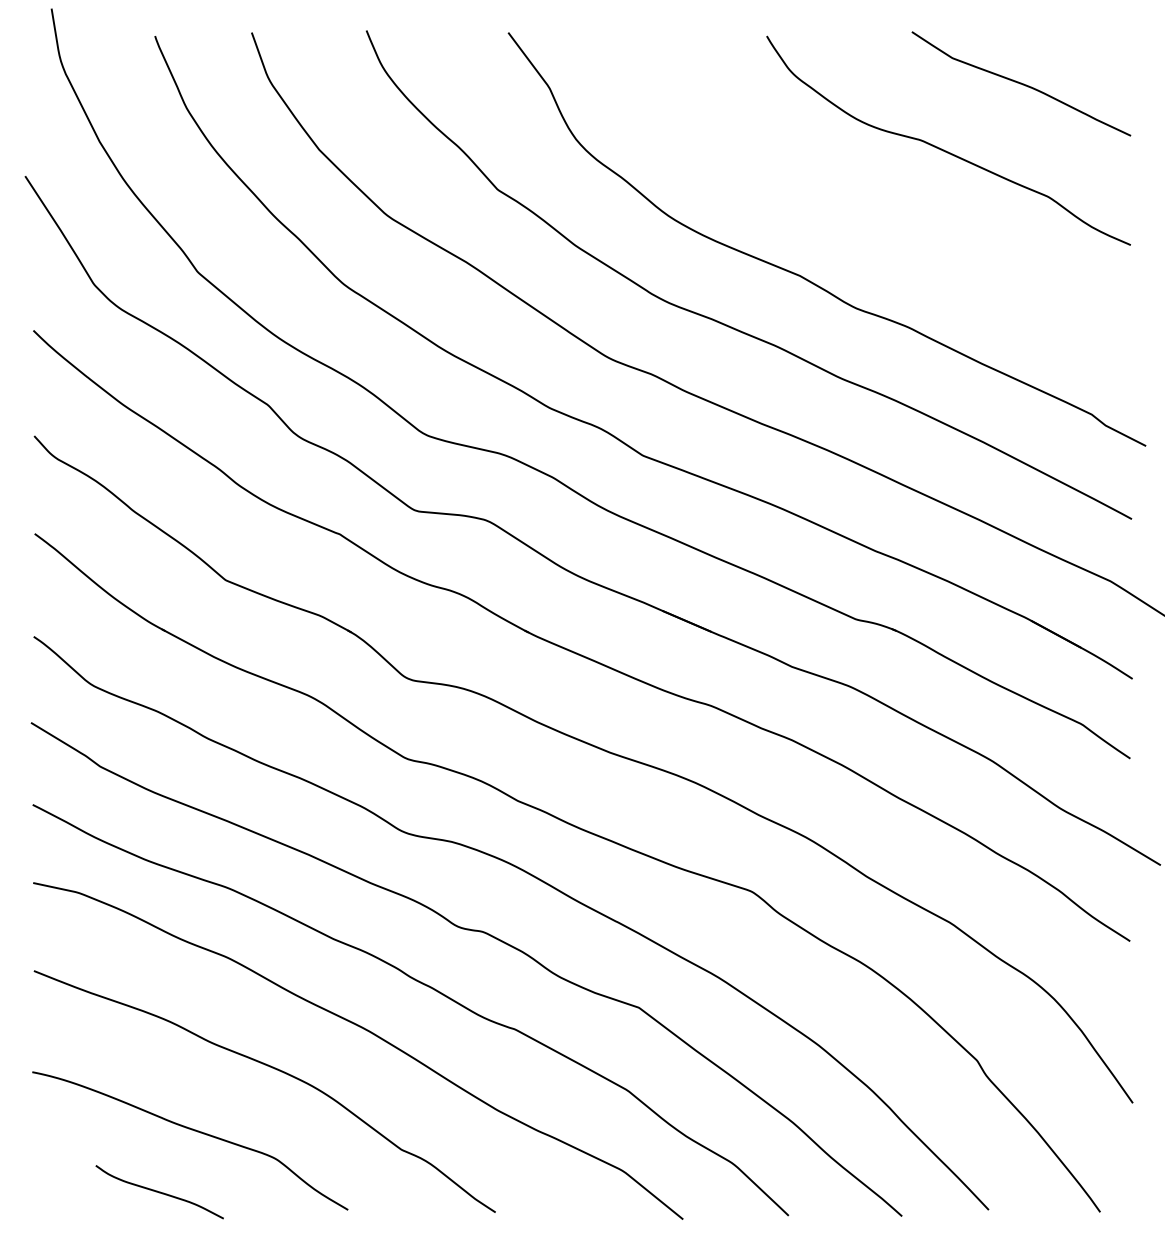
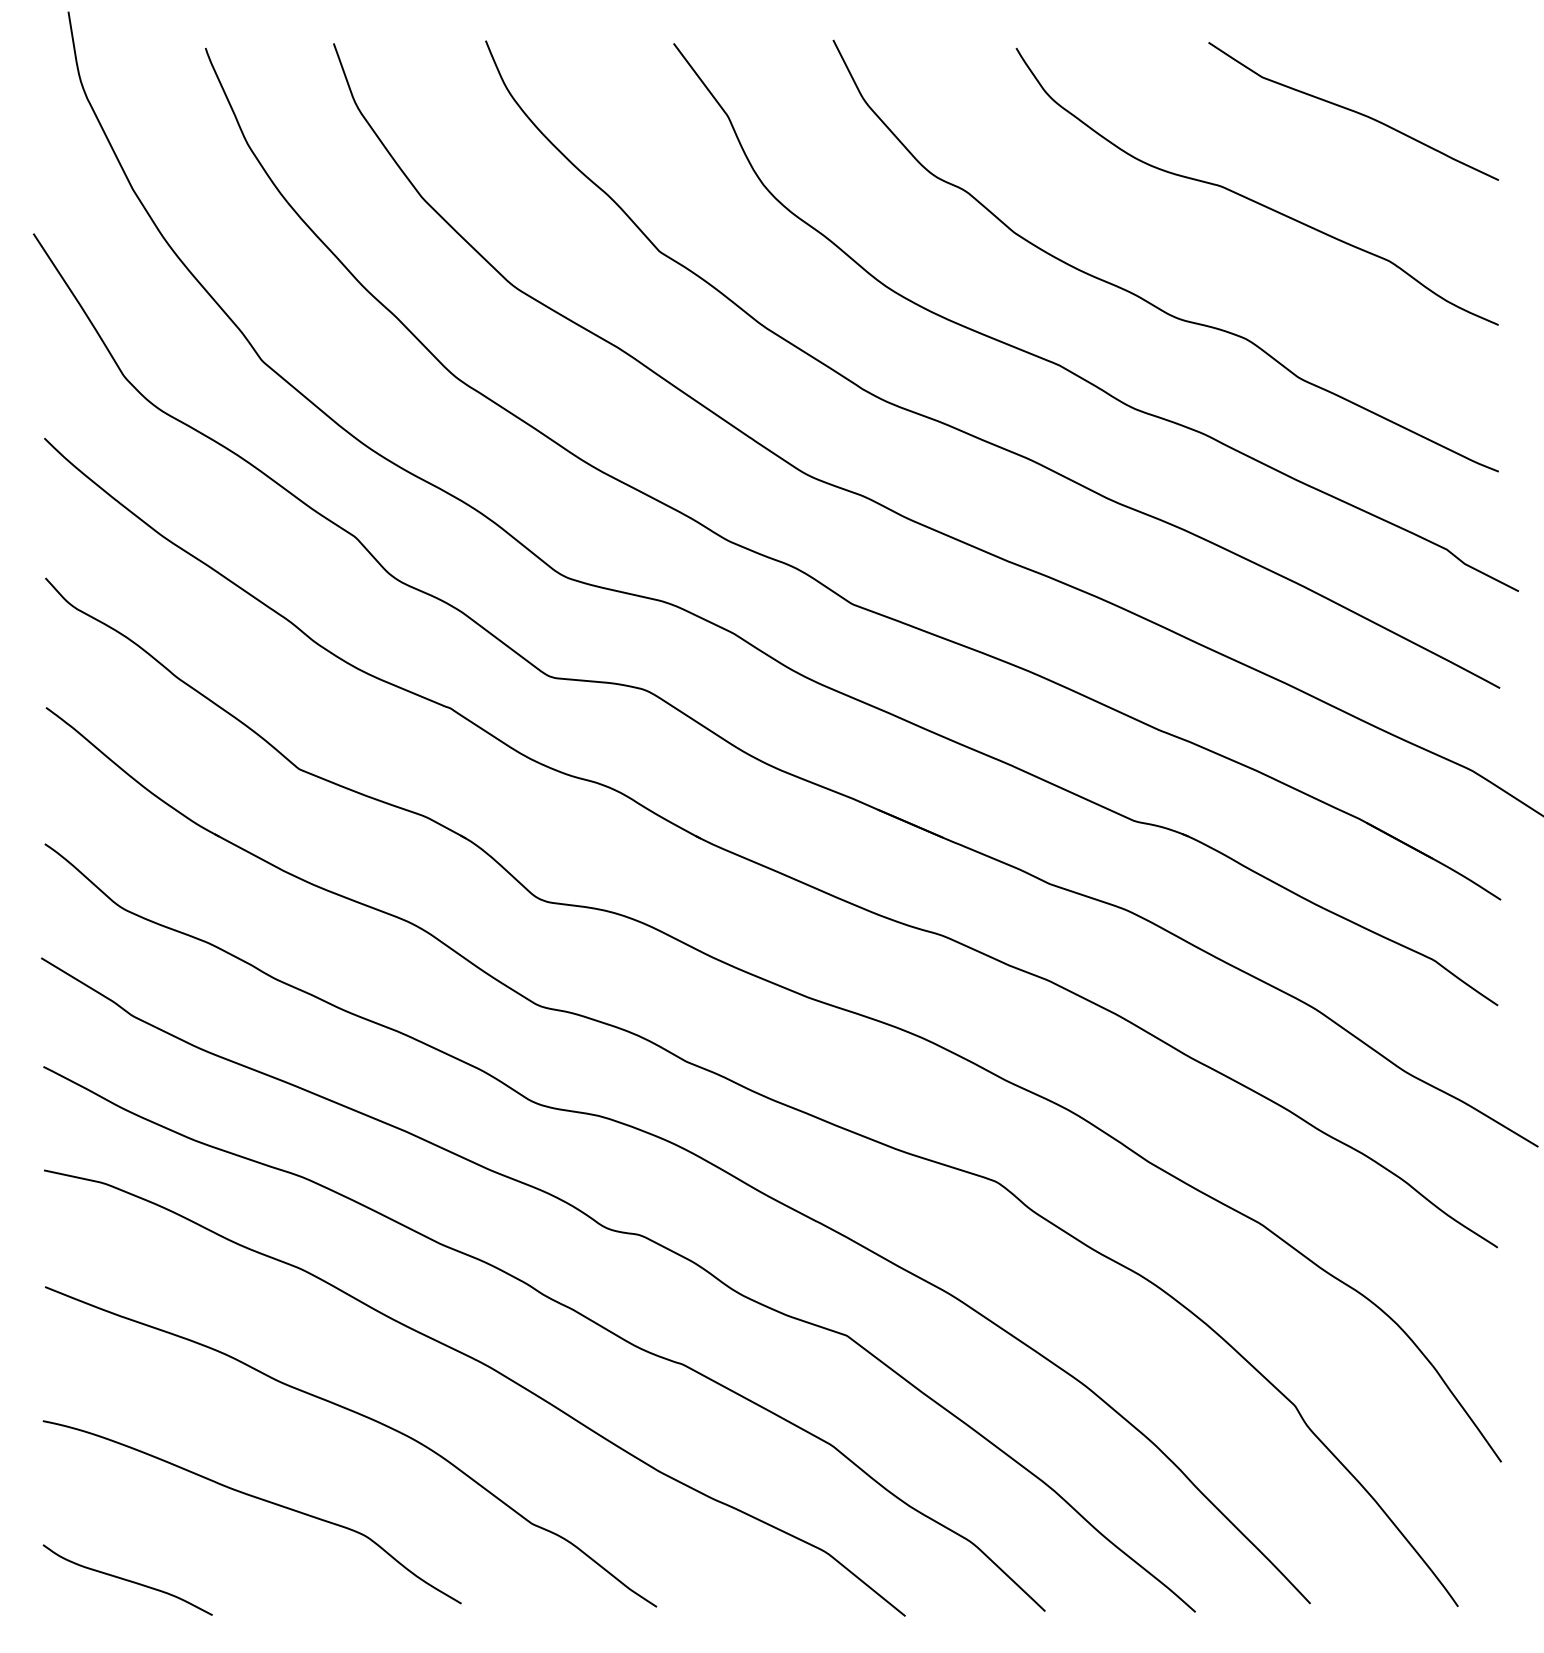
curve: (862, 224) -> (1142, 297), added
curve: (159, 1191) -> (127, 1579), moved

